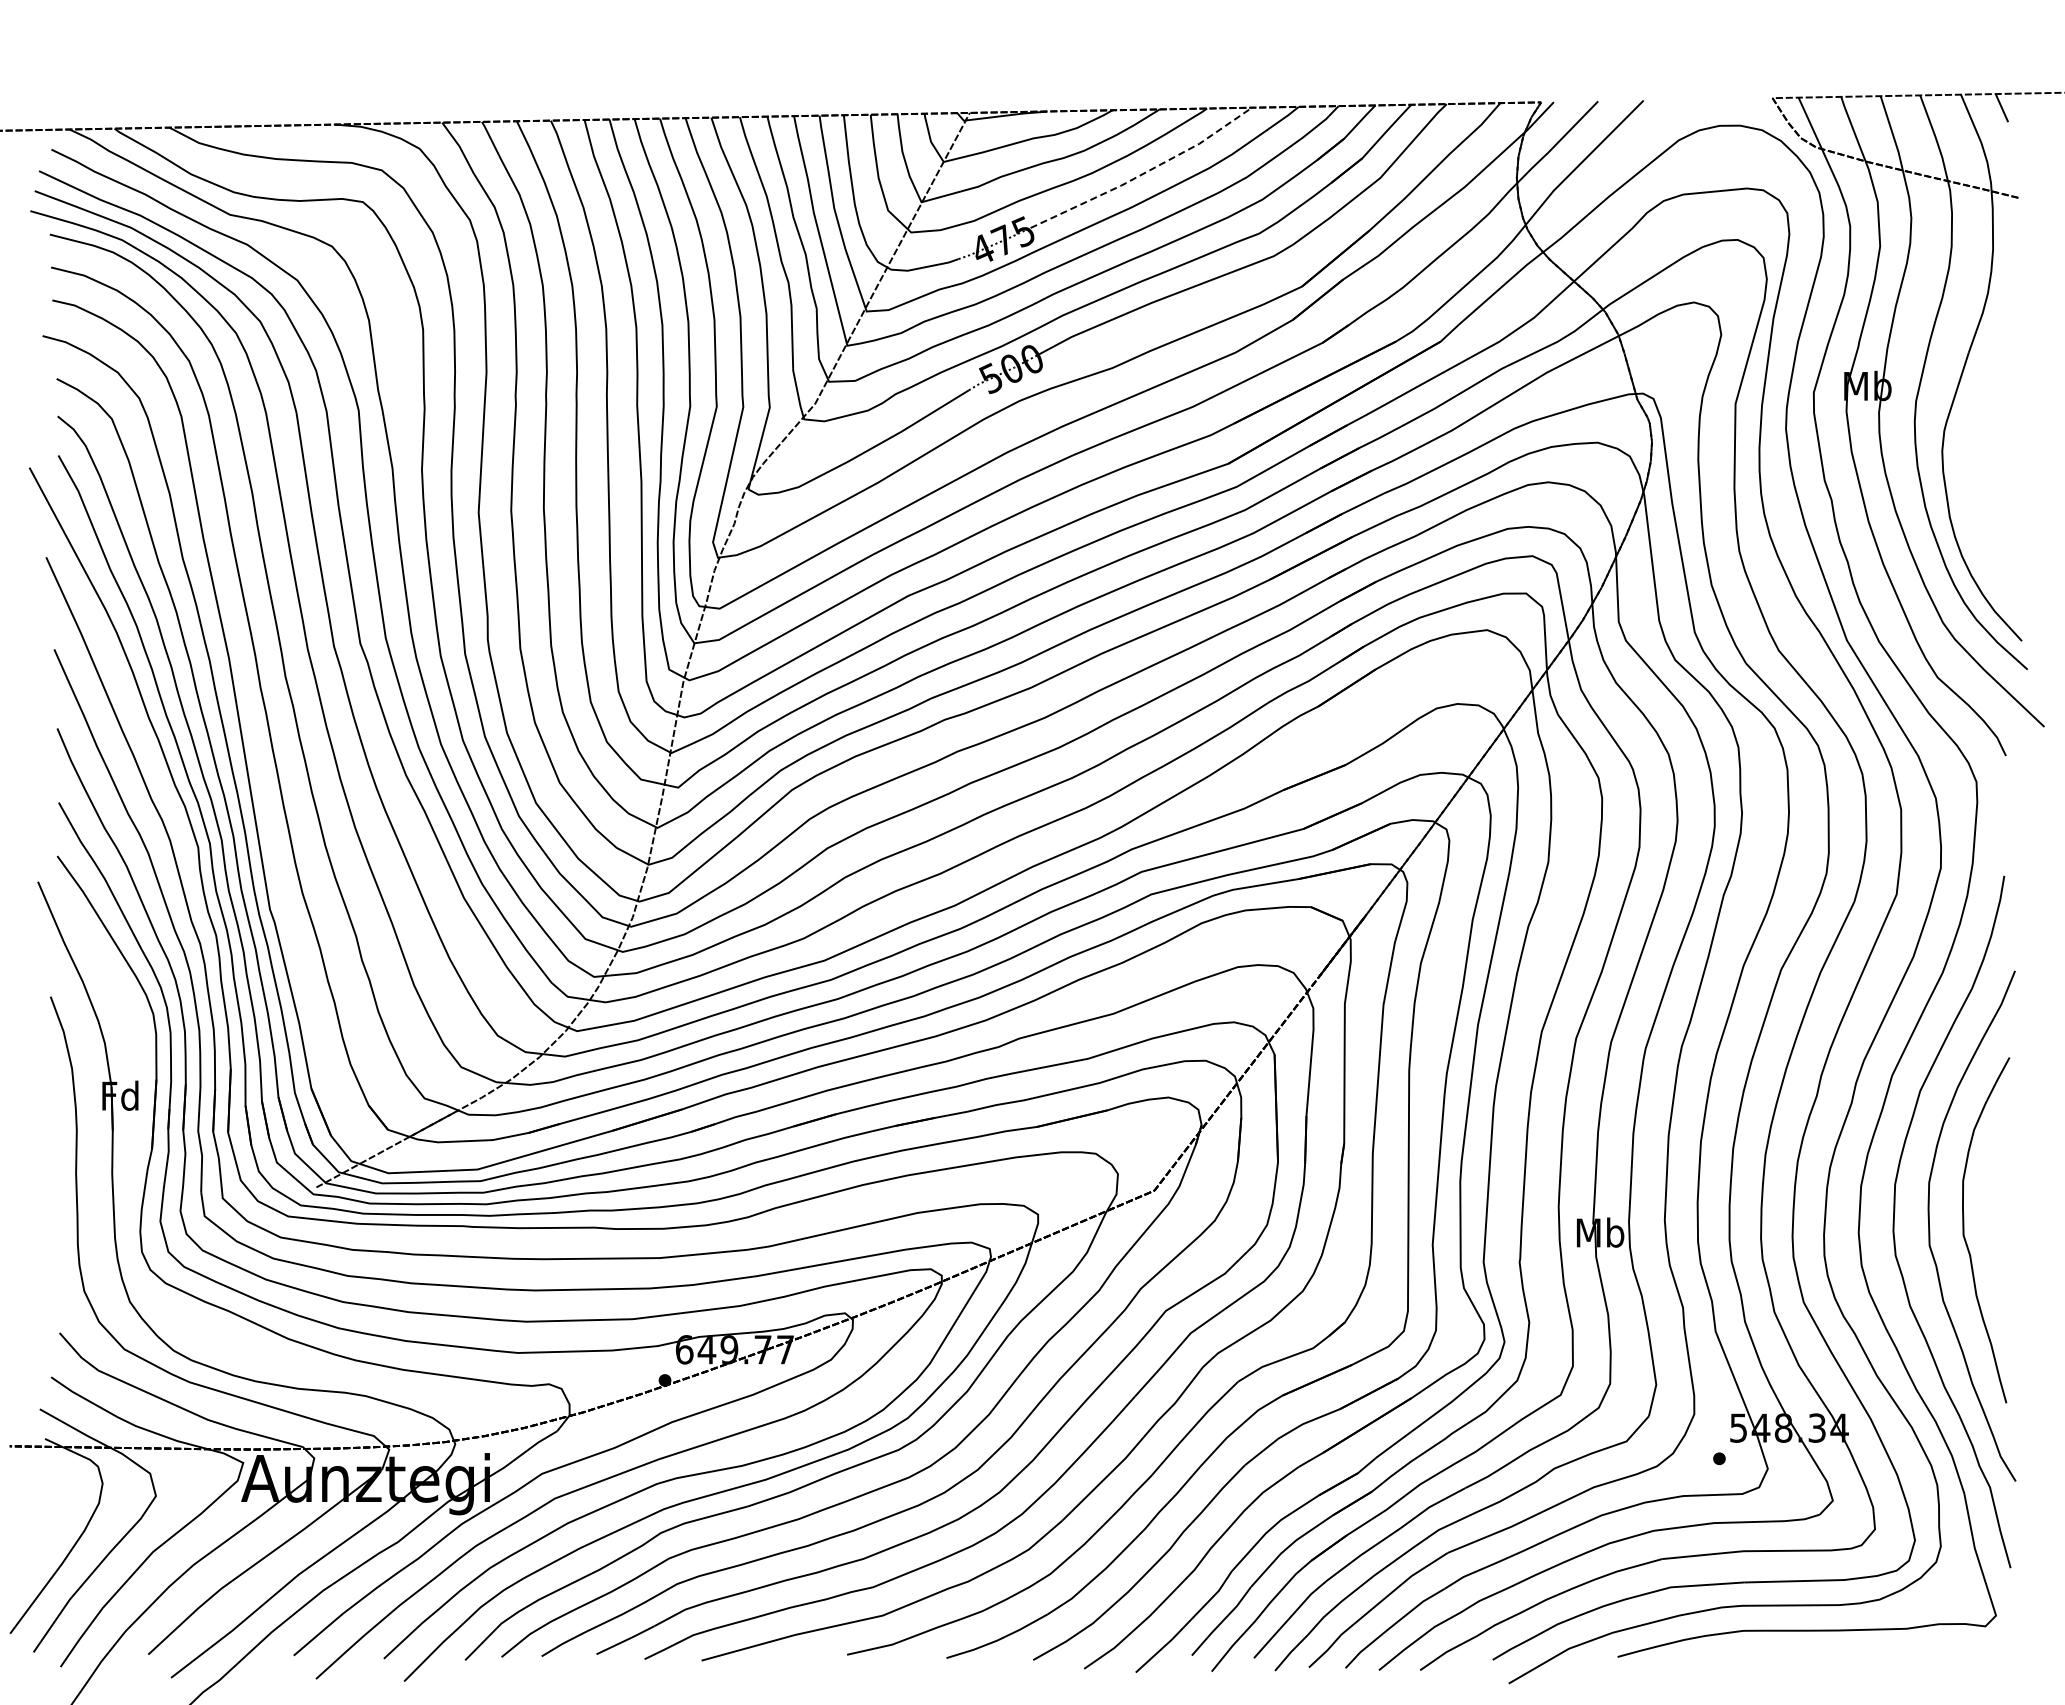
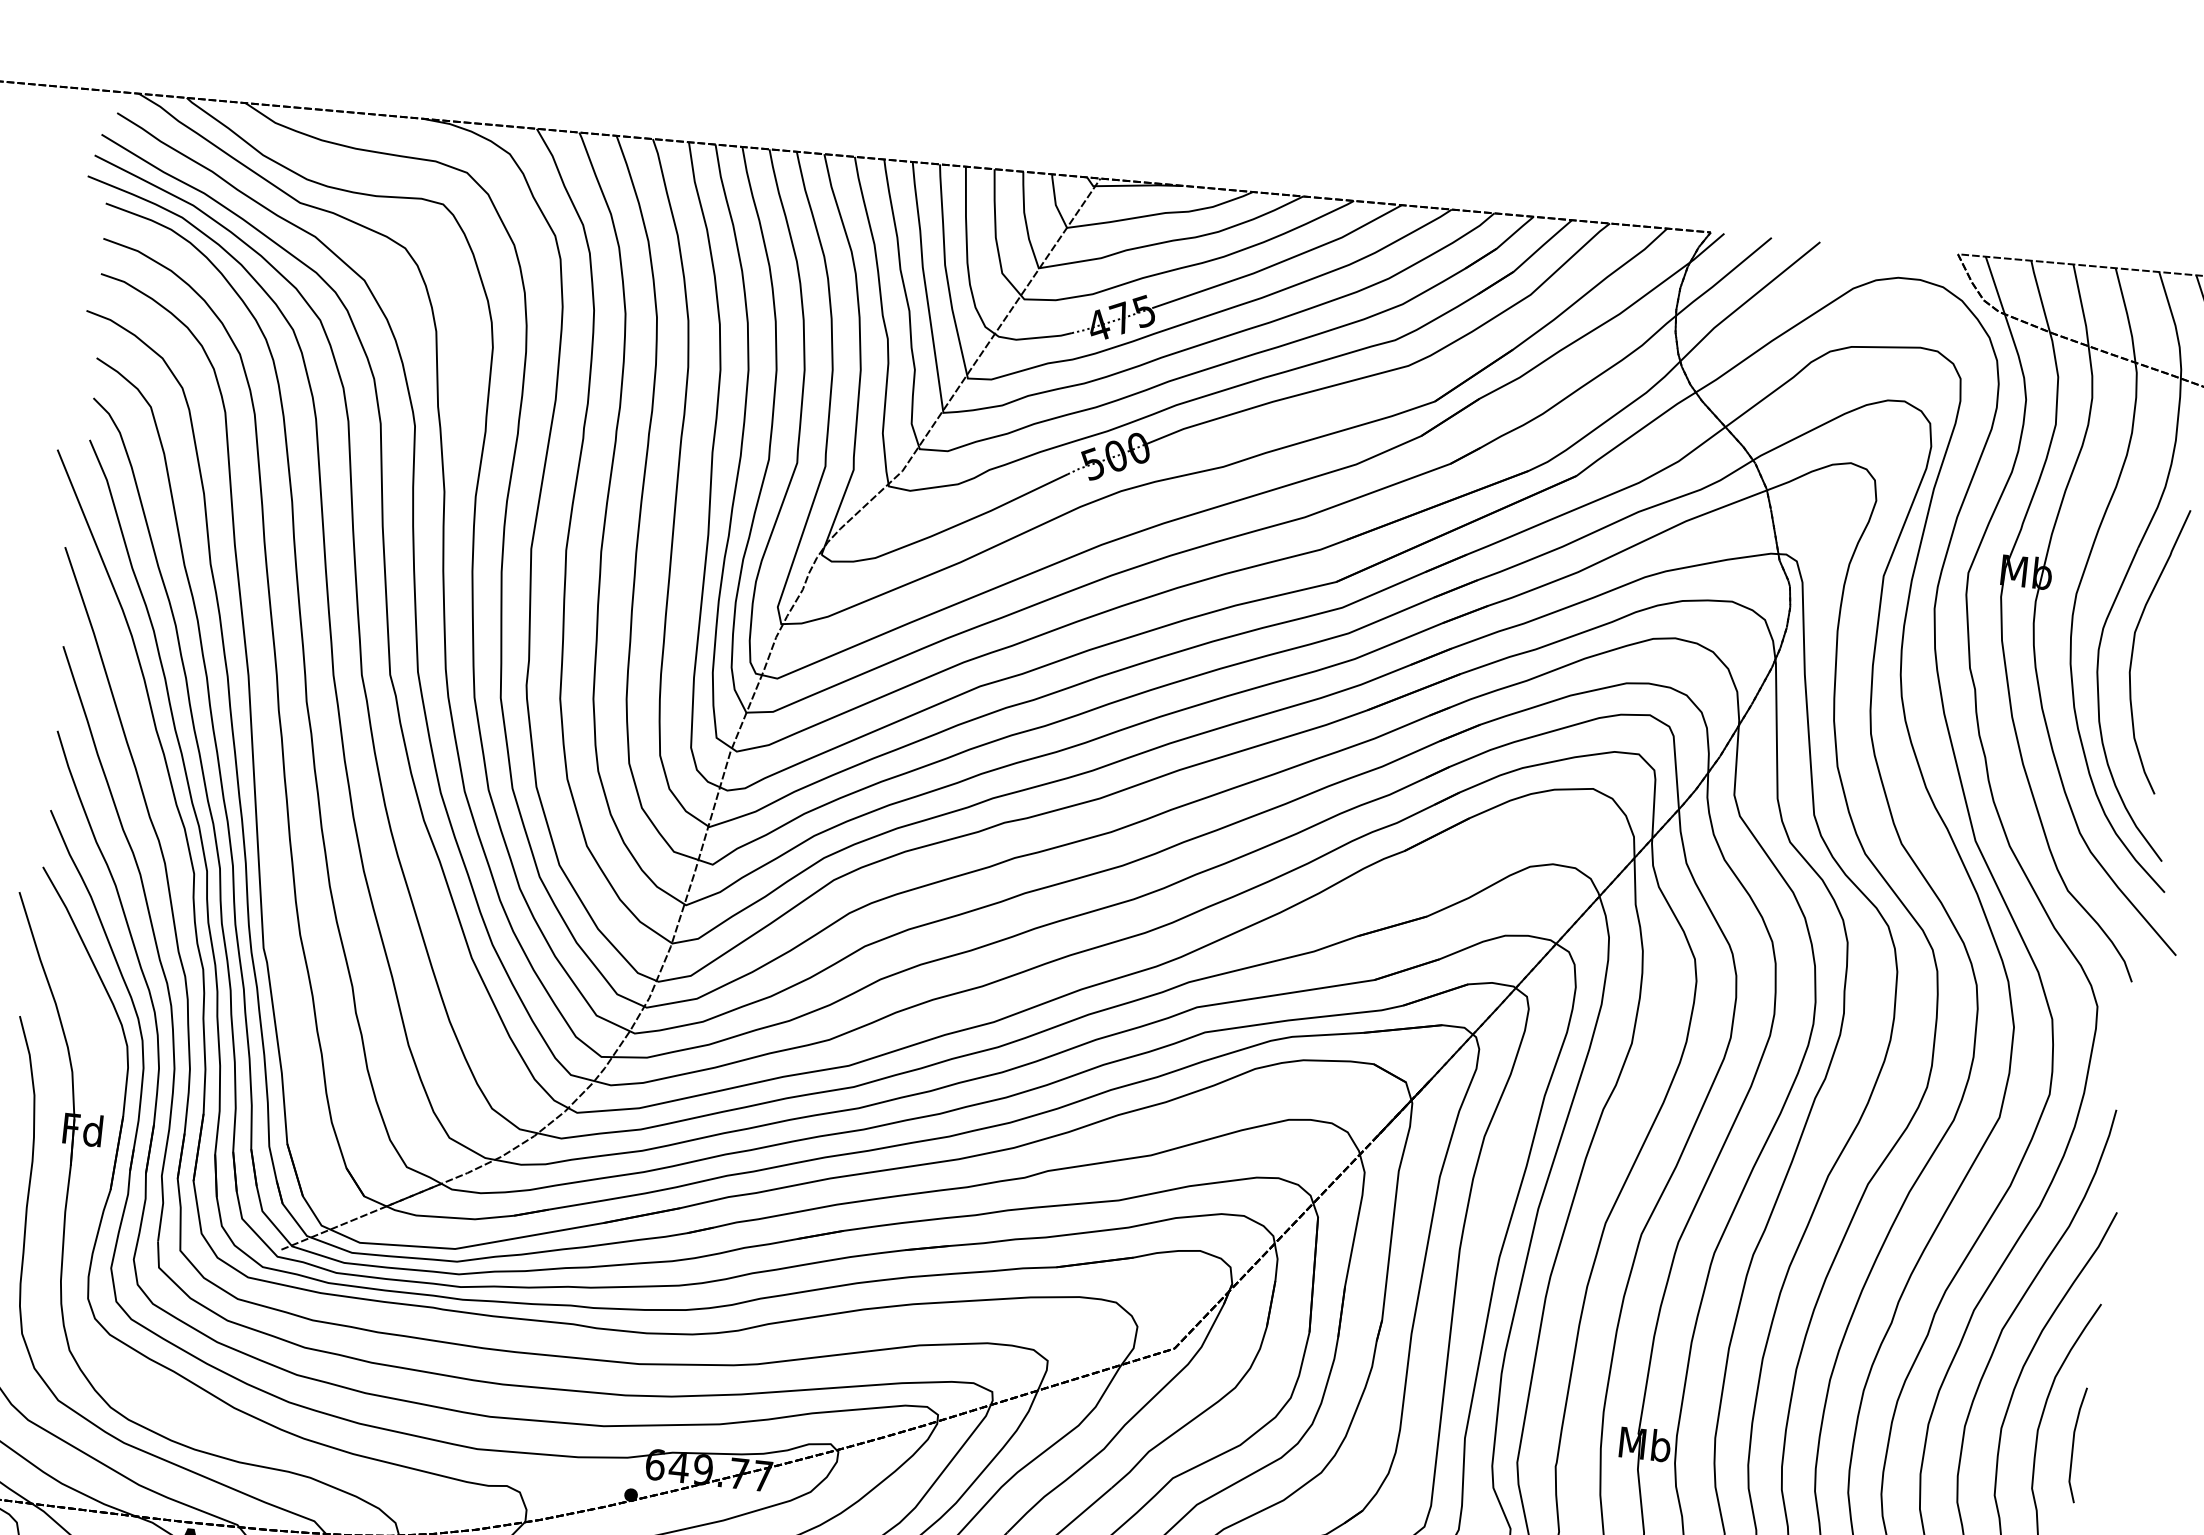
line: (1144, 173) -> (1279, 263), dashed -> solid
curve: (1974, 445) -> (2133, 647), added
line: (1998, 1190) -> (2074, 1444), added

